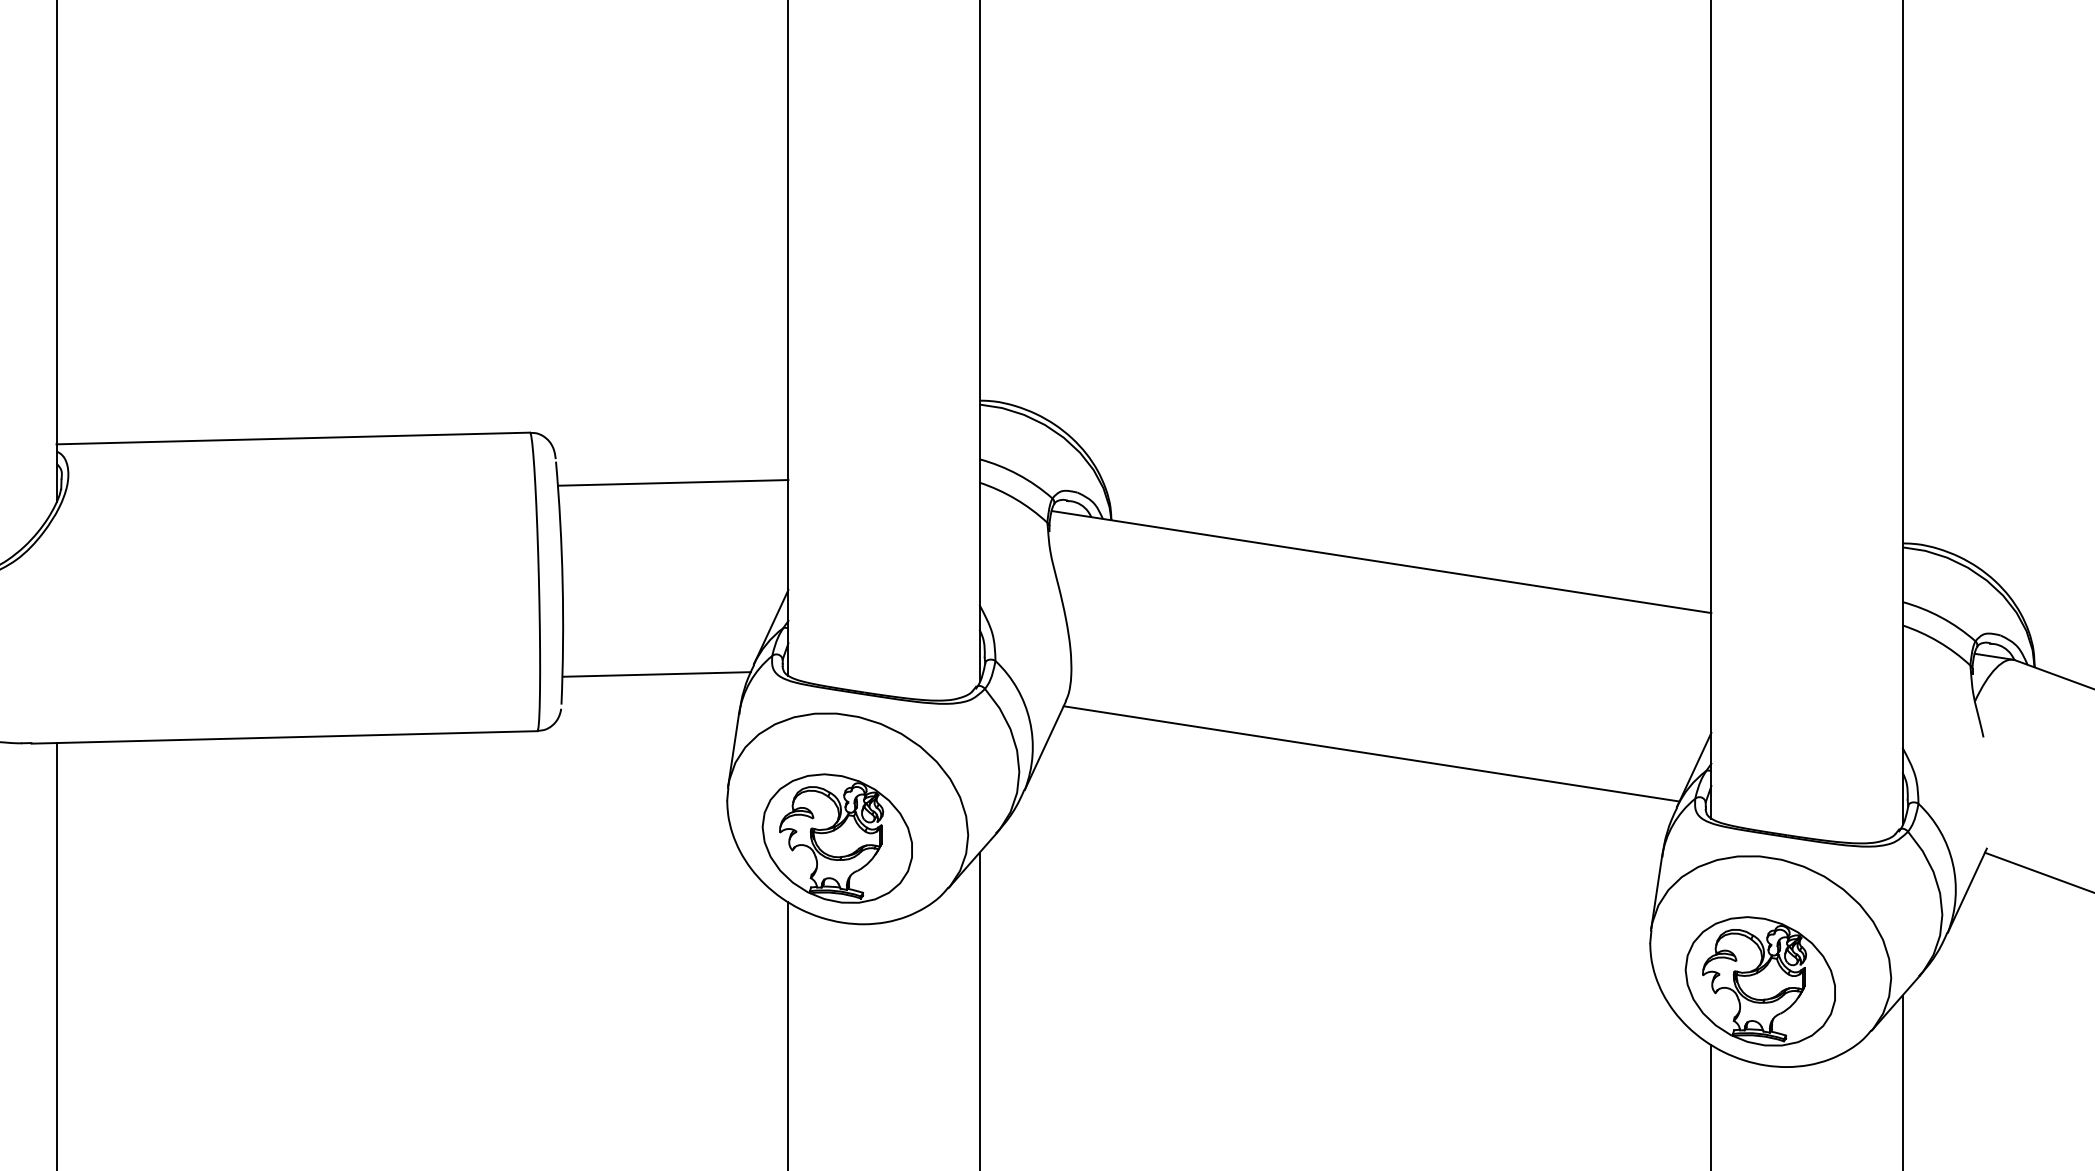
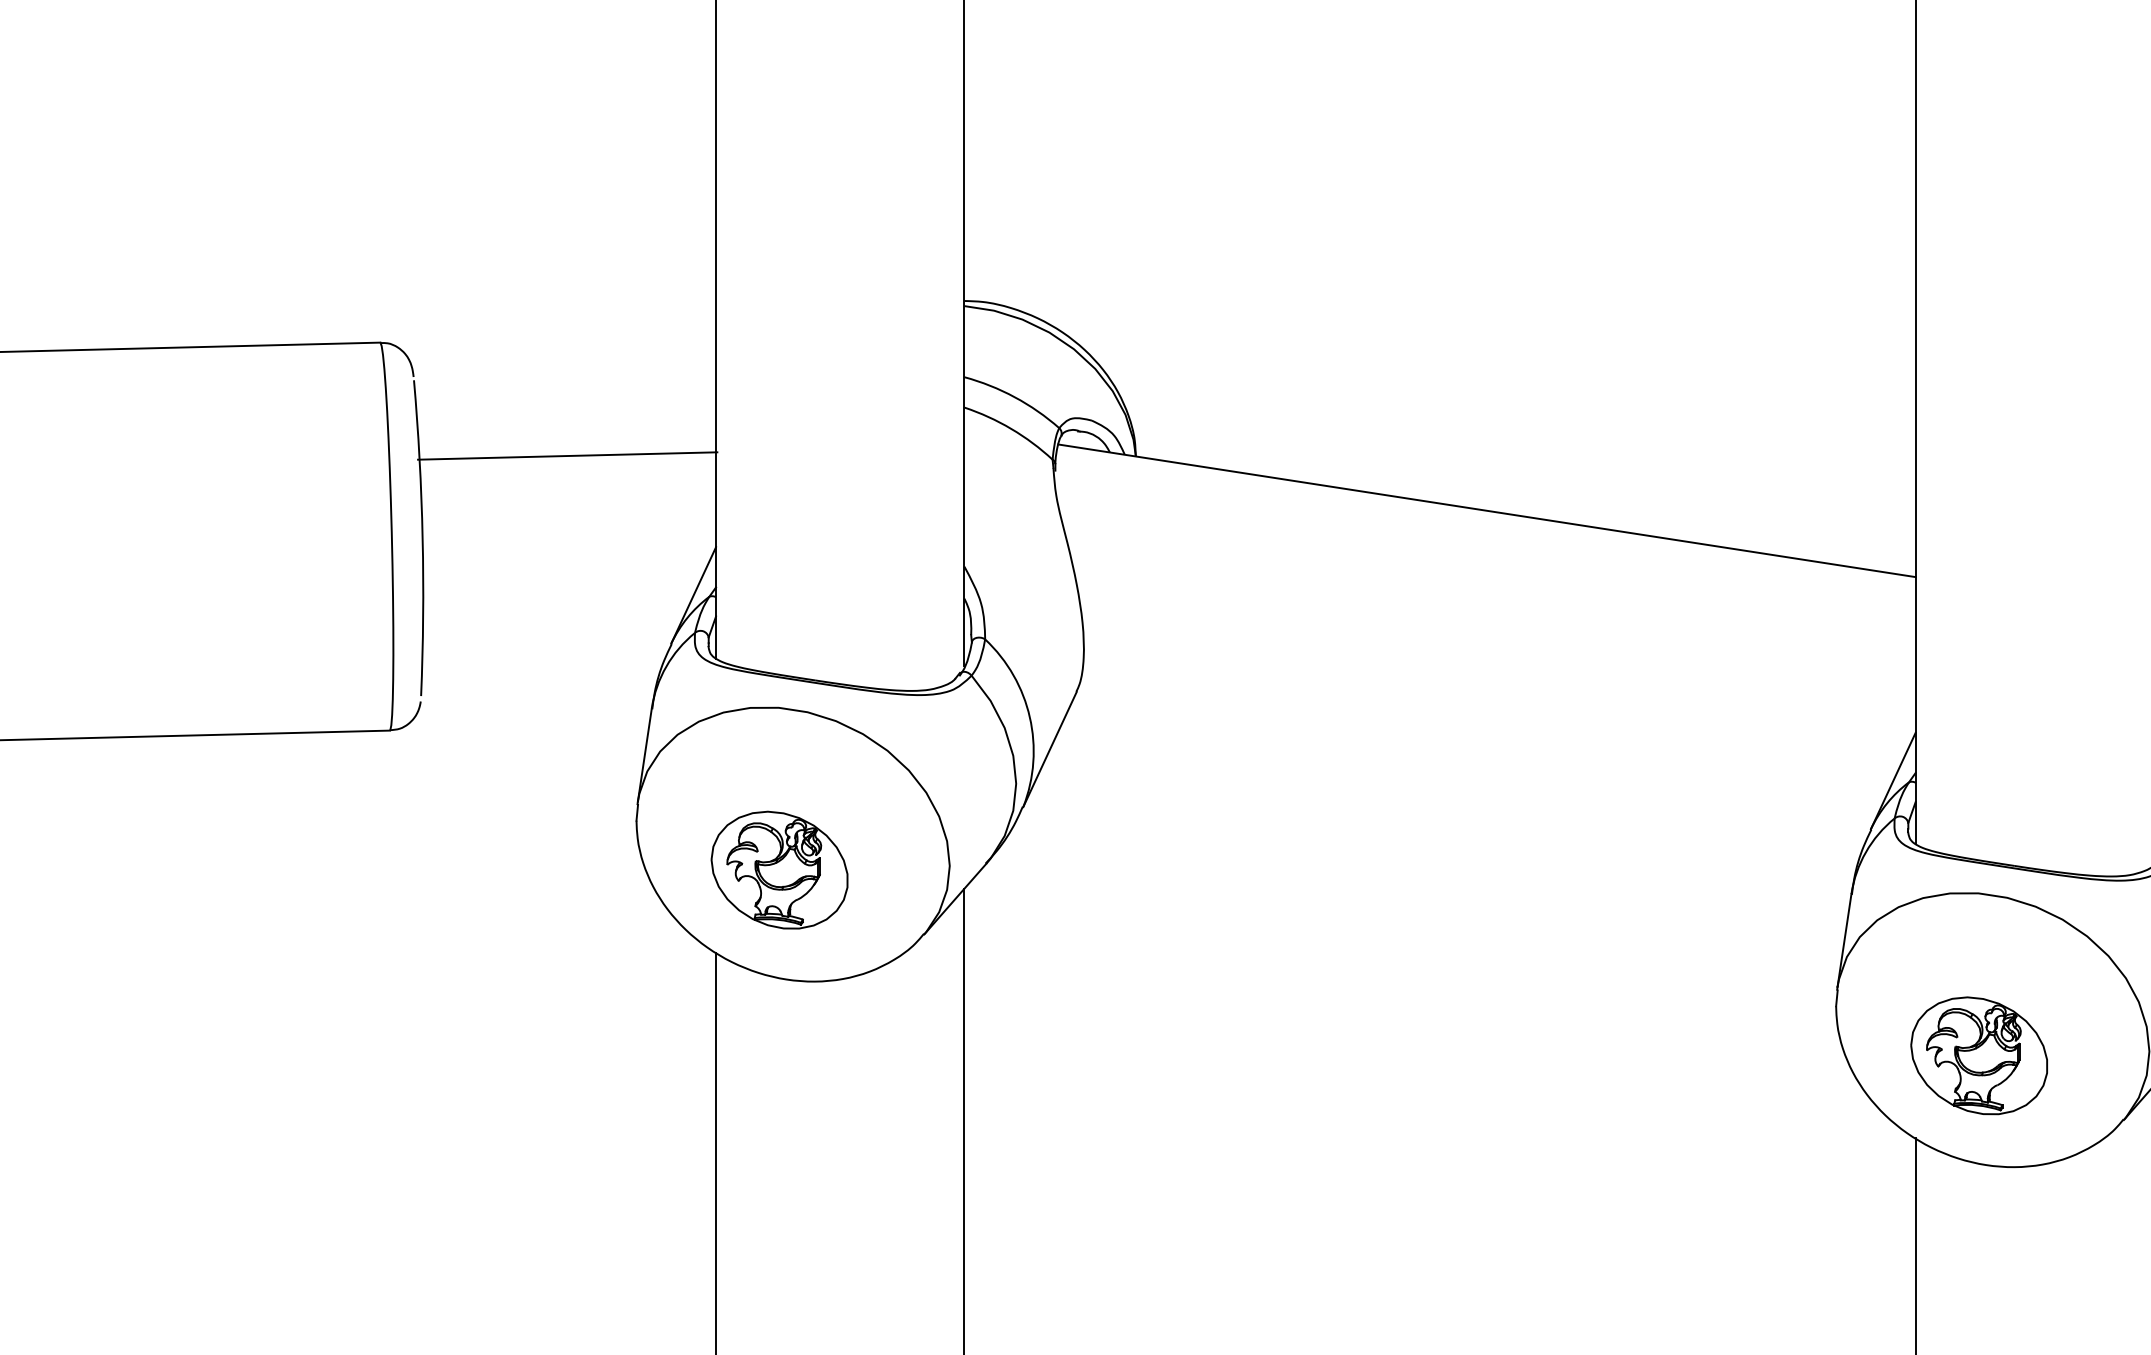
line: (673, 482) -> (568, 455), moved
line: (656, 674) -> (544, 656), removed
line: (1371, 753) -> (1473, 759), removed
part: (836, 838) -> (778, 870), size x0.7
part: (1759, 981) -> (1978, 1055), size x0.7

